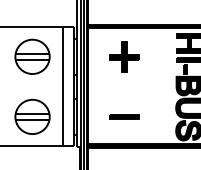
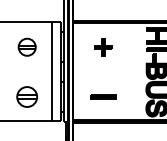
part: (33, 57) -> (27, 47), size x0.6
part: (124, 57) -> (103, 47), size x0.7
part: (33, 116) -> (27, 96), size x0.7

